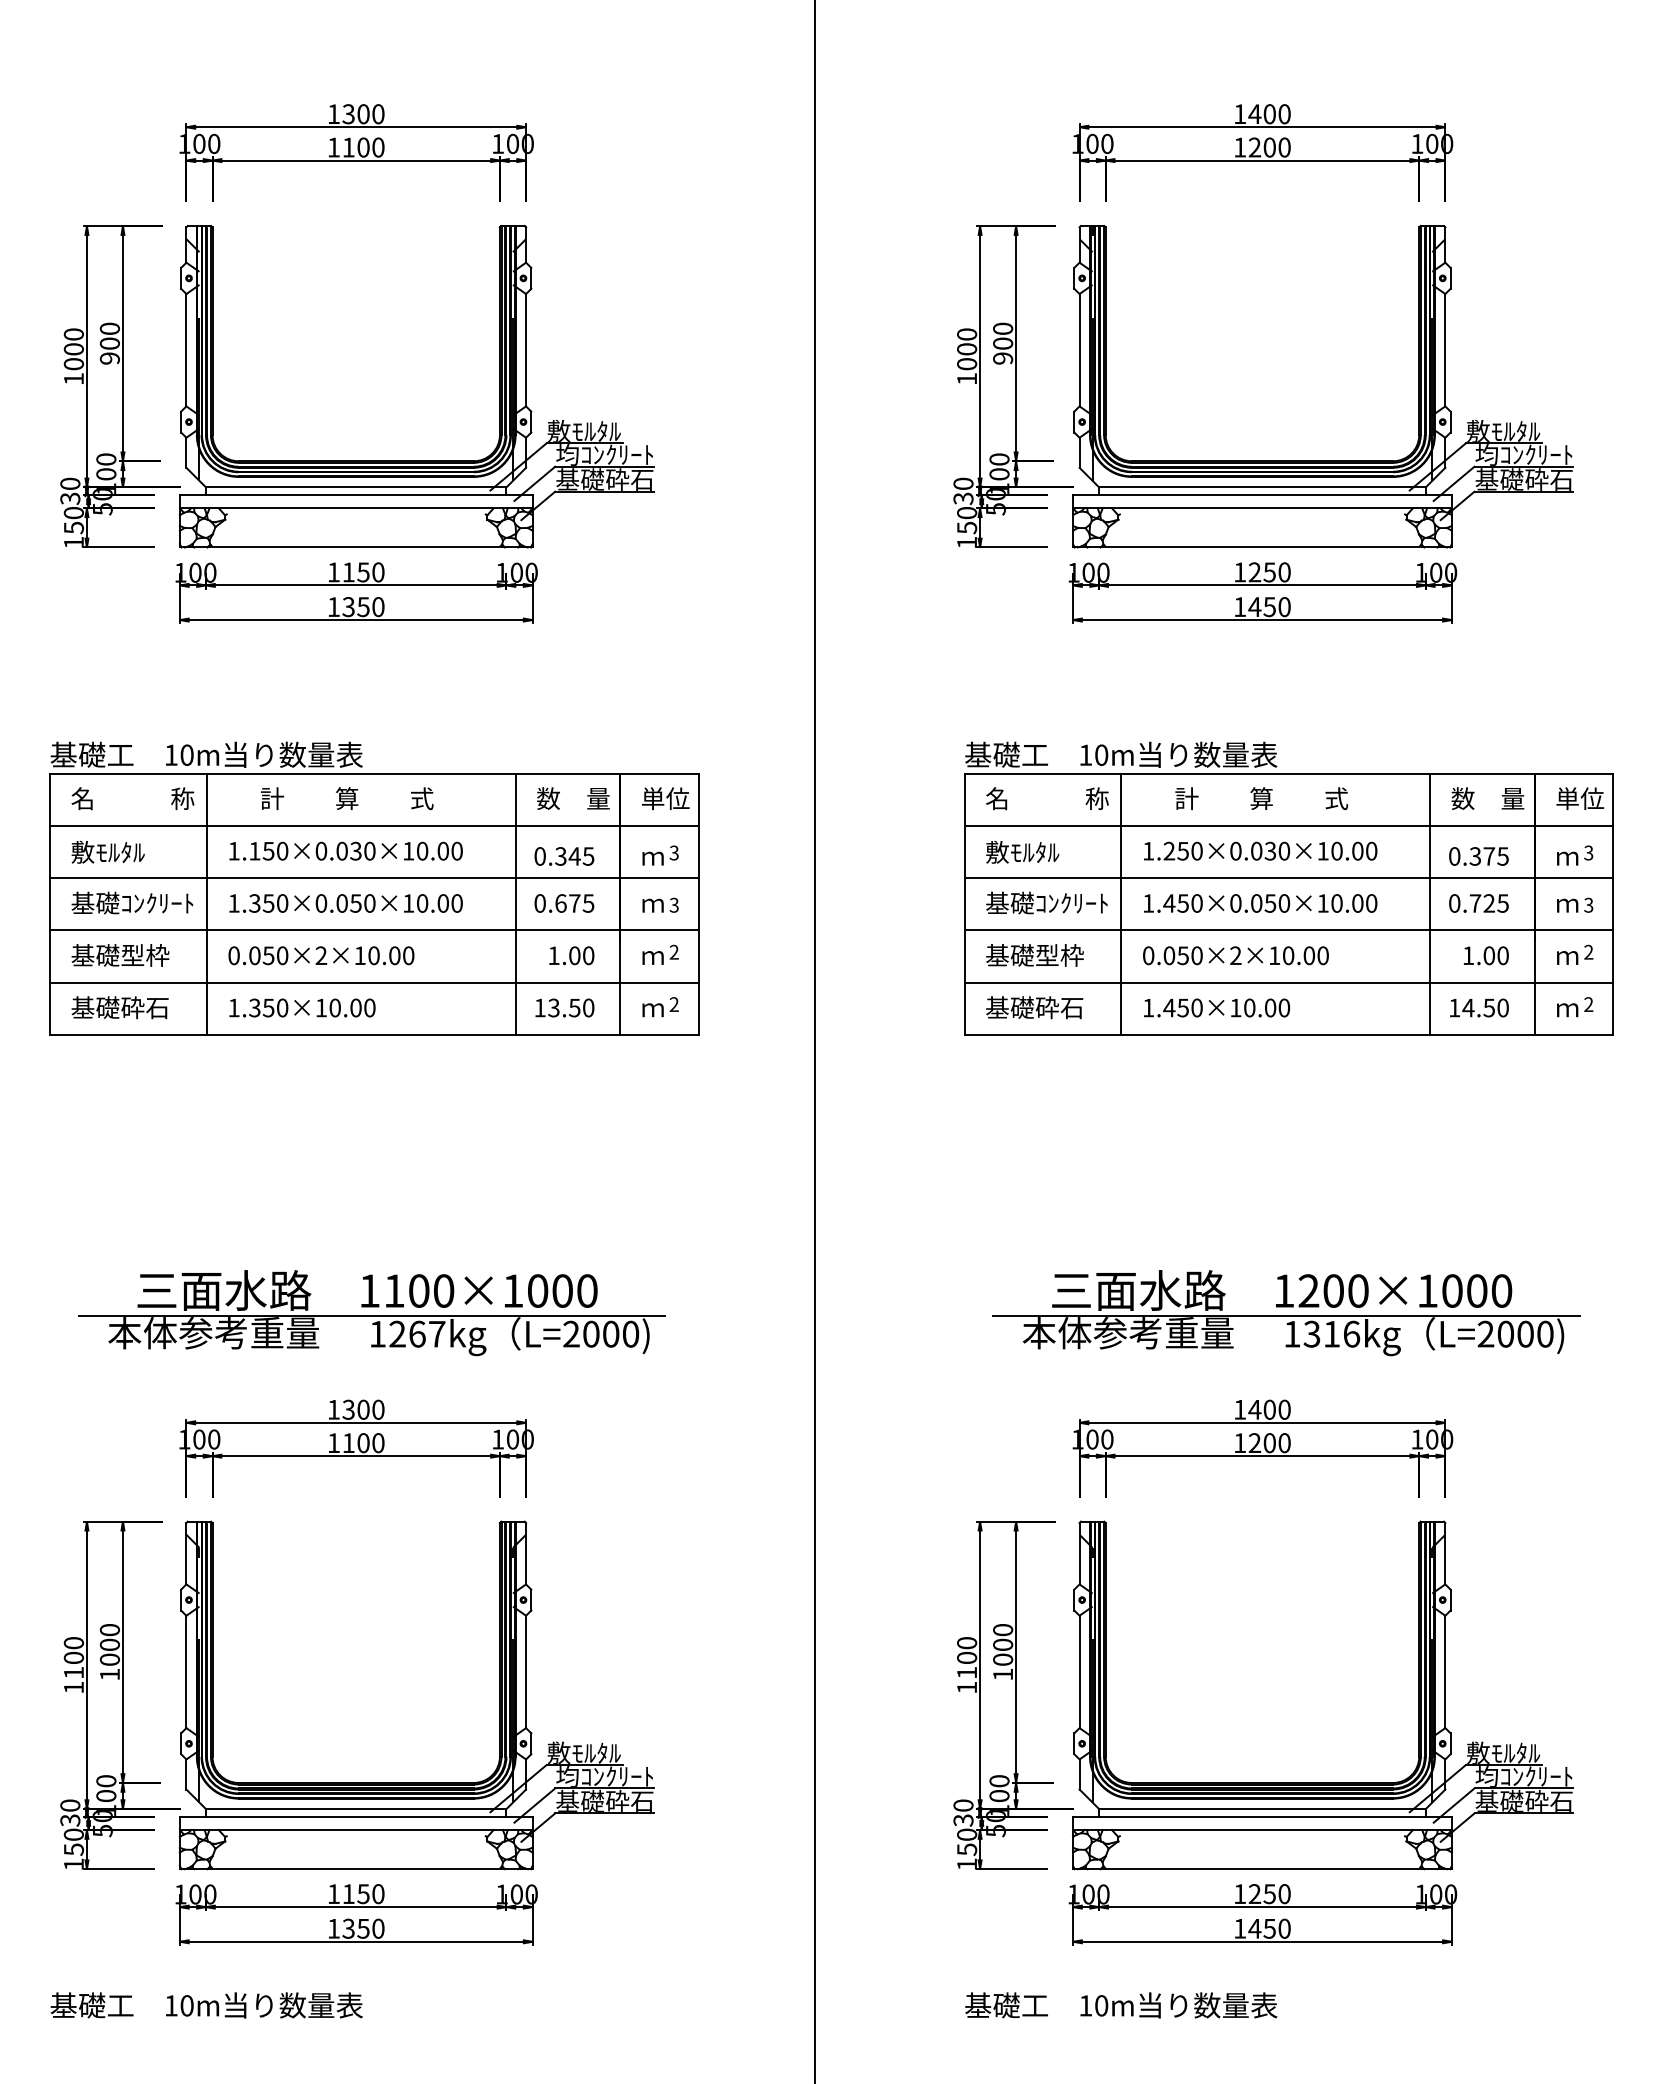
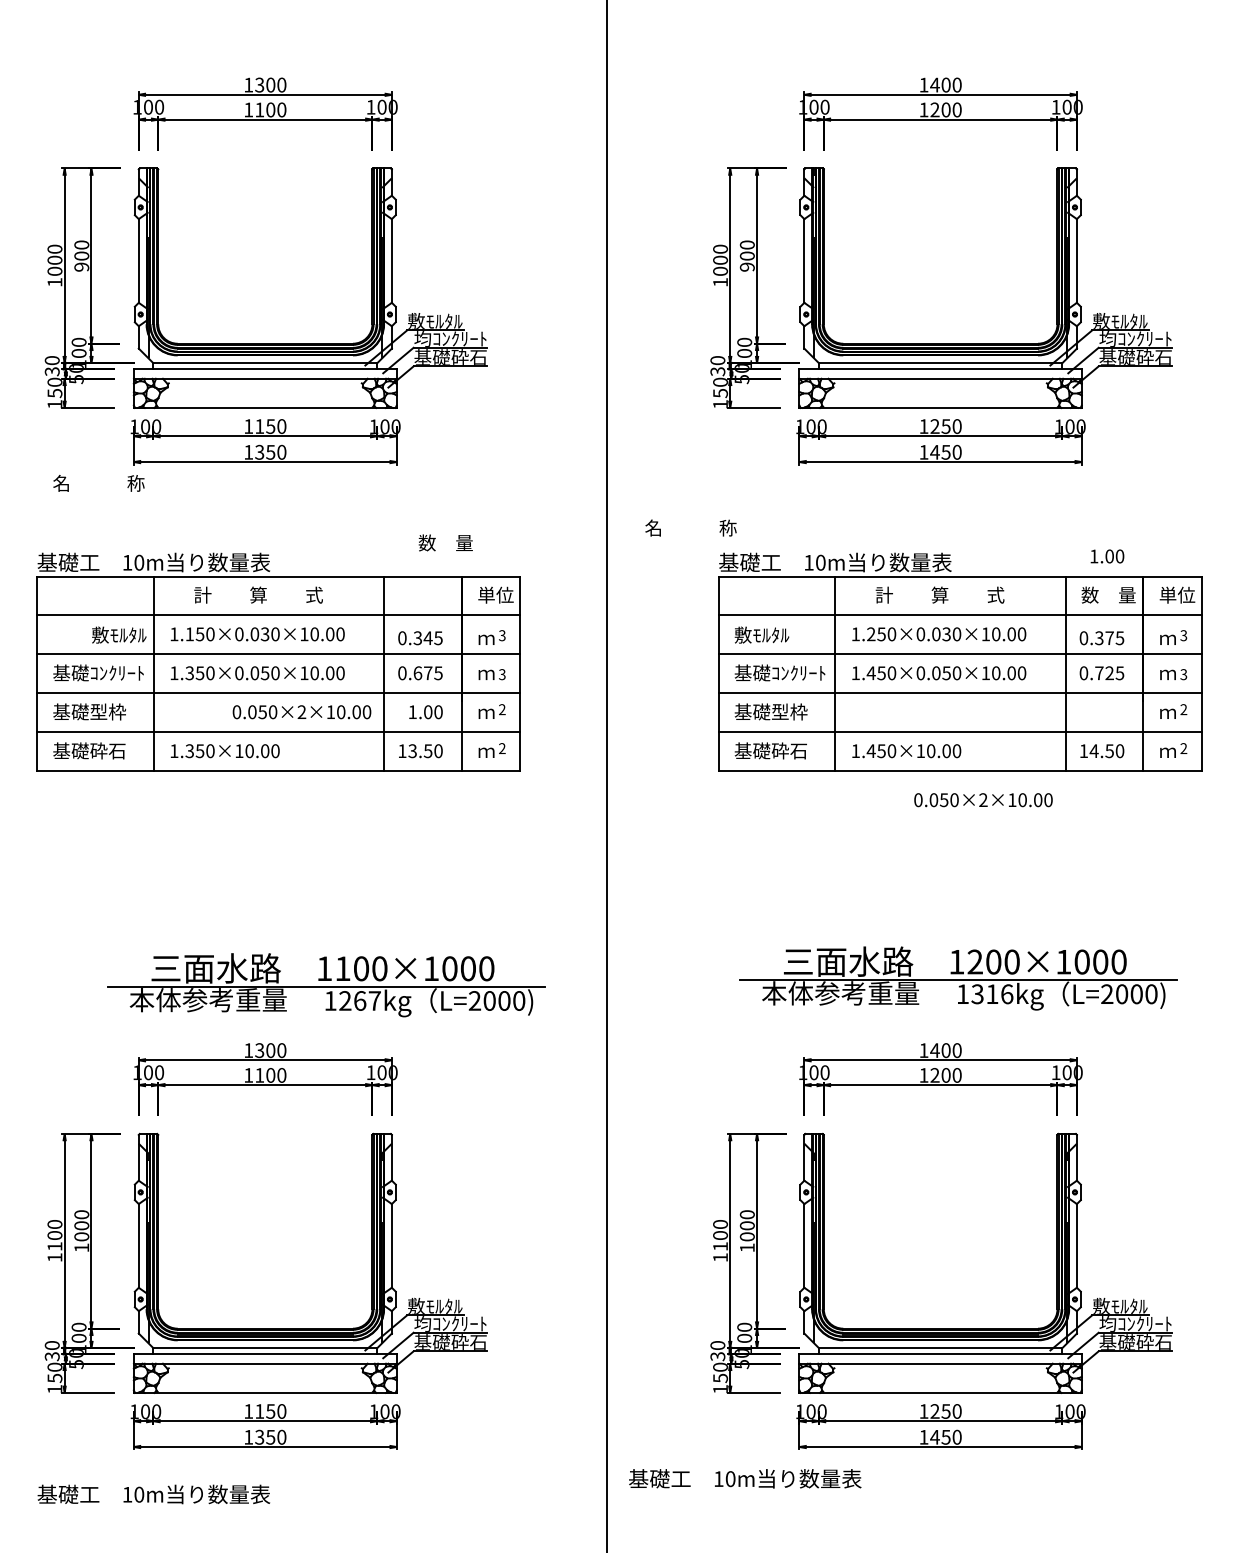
text: (132, 798) -> (98, 483), moved
text: (573, 798) -> (445, 542), moved
text: (1047, 798) -> (691, 527), moved
text: (107, 851) -> (118, 634), moved
text: (321, 955) -> (302, 712), moved
text: (1235, 955) -> (983, 799), moved
text: (1486, 955) -> (1107, 556), moved
part: (371, 1313) -> (325, 985), moved
text: (1121, 2005) -> (745, 1478), moved

